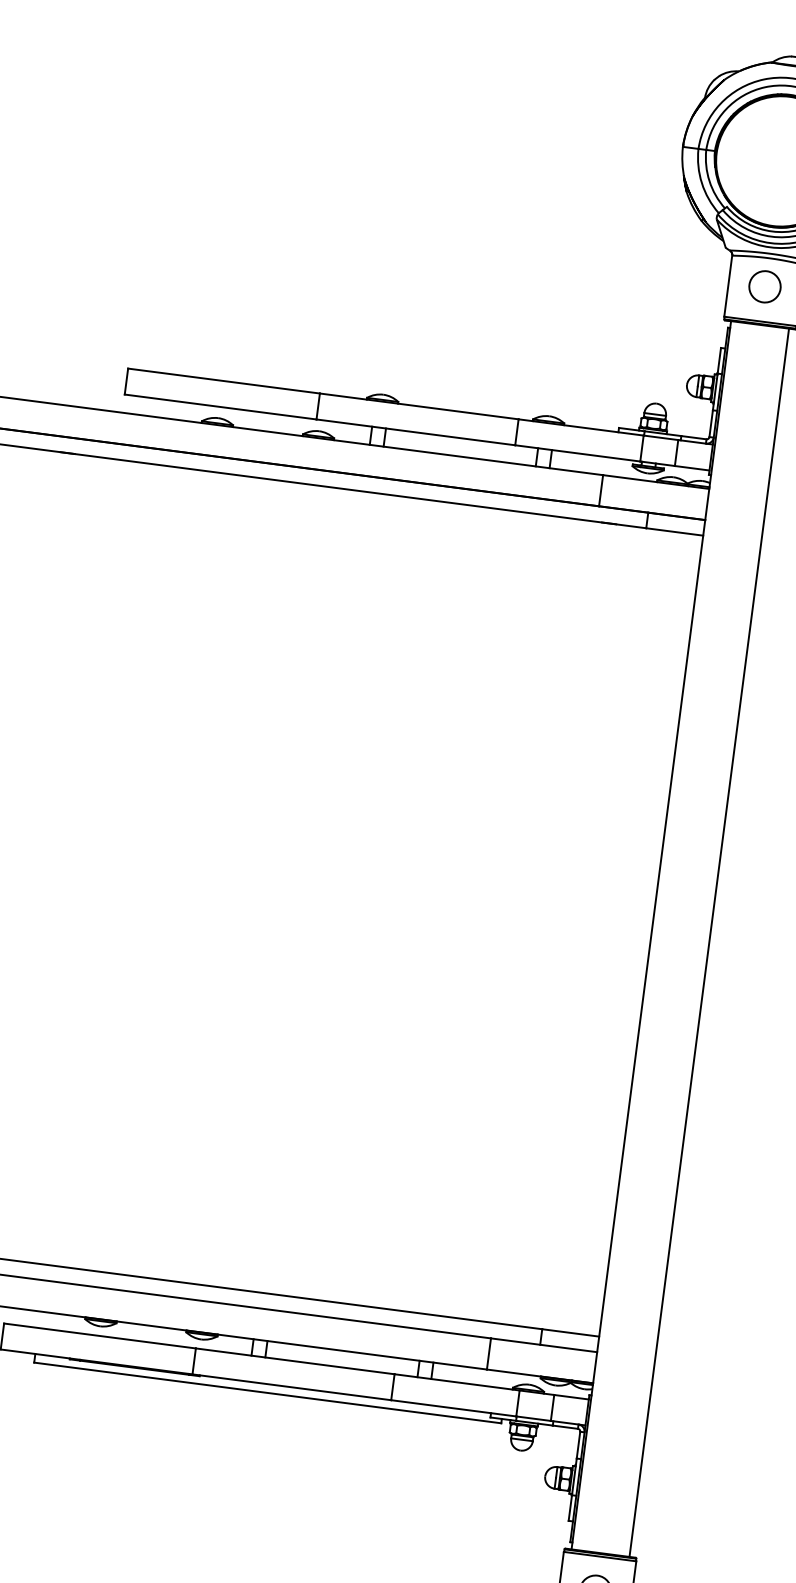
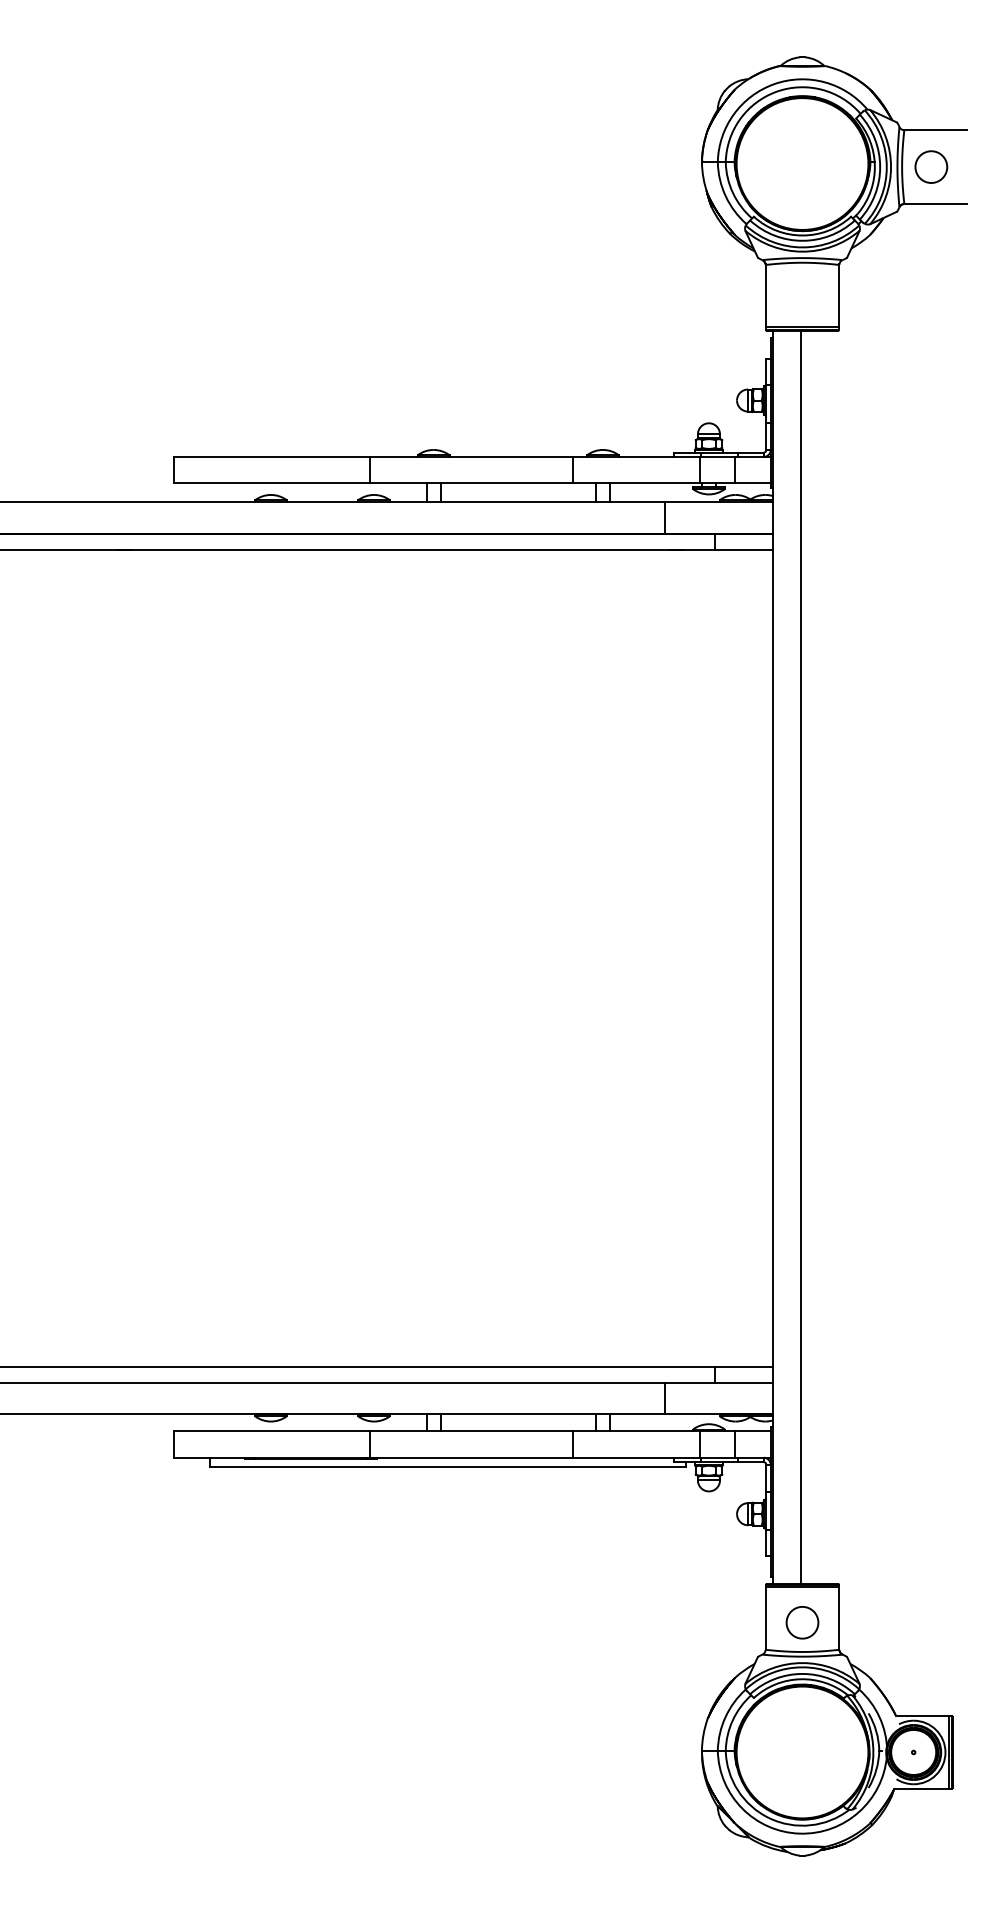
circle: (765, 286) -> (802, 291), removed
line: (709, 941) -> (801, 956), moved

